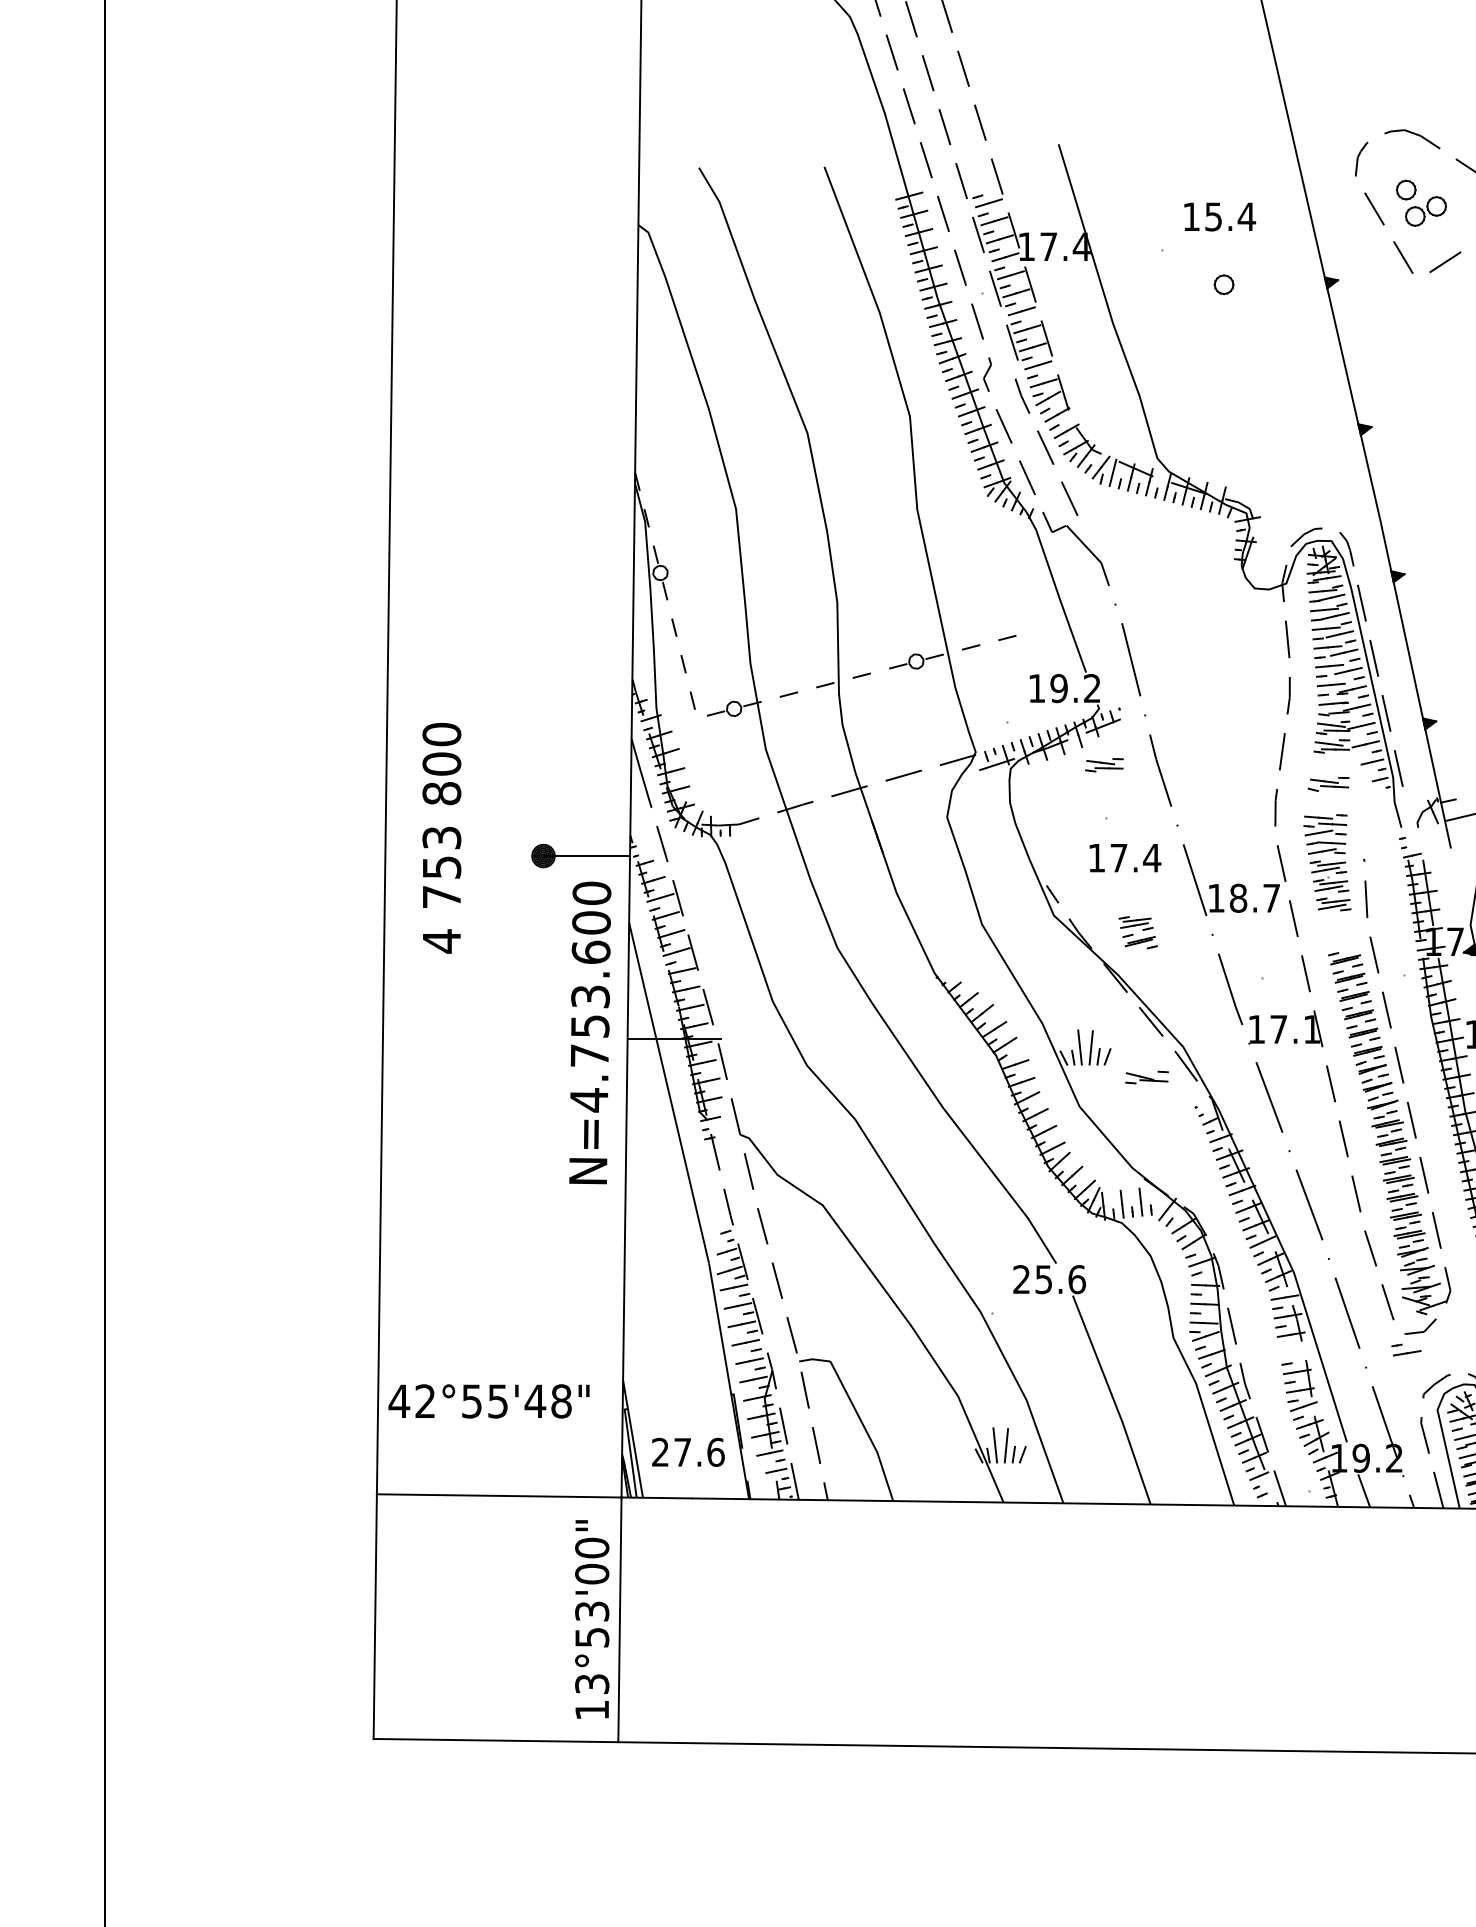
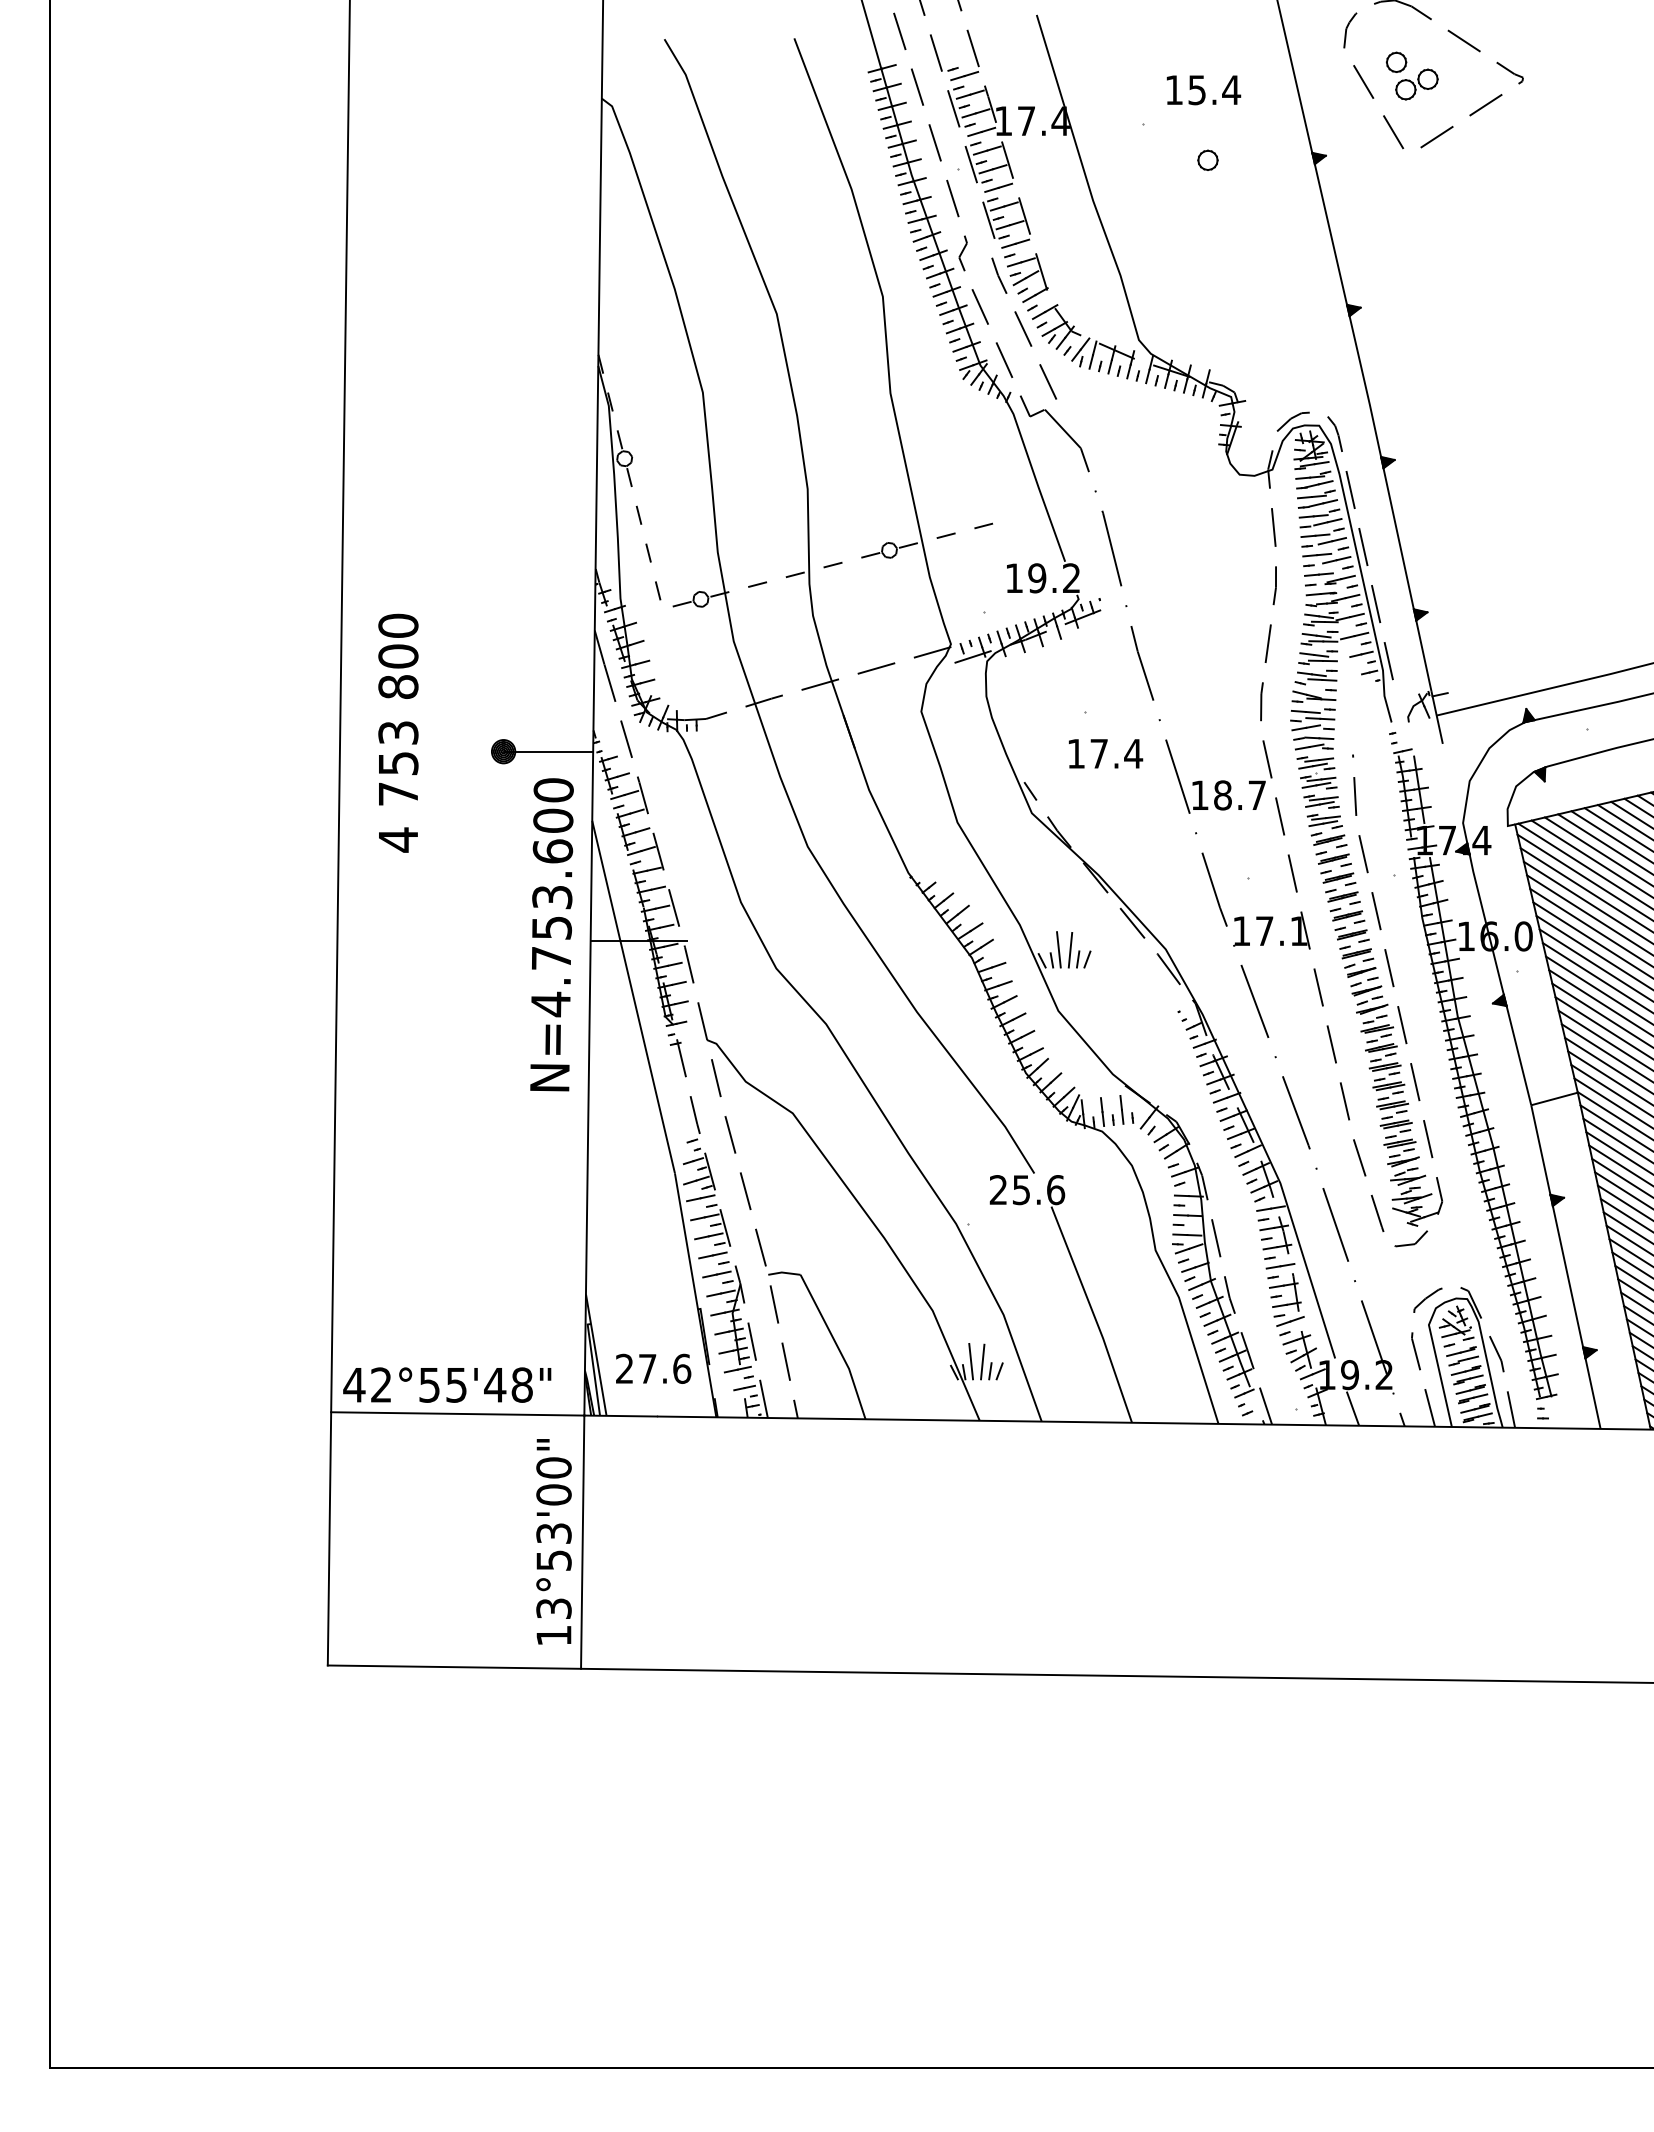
part: (1103, 765) -> (1317, 657), moved
part: (1137, 932) -> (1326, 830), moved
part: (1146, 1077) -> (1313, 695), moved
part: (1406, 1349) -> (1279, 1262), moved
text: (489, 1400) -> (447, 1384), moved

